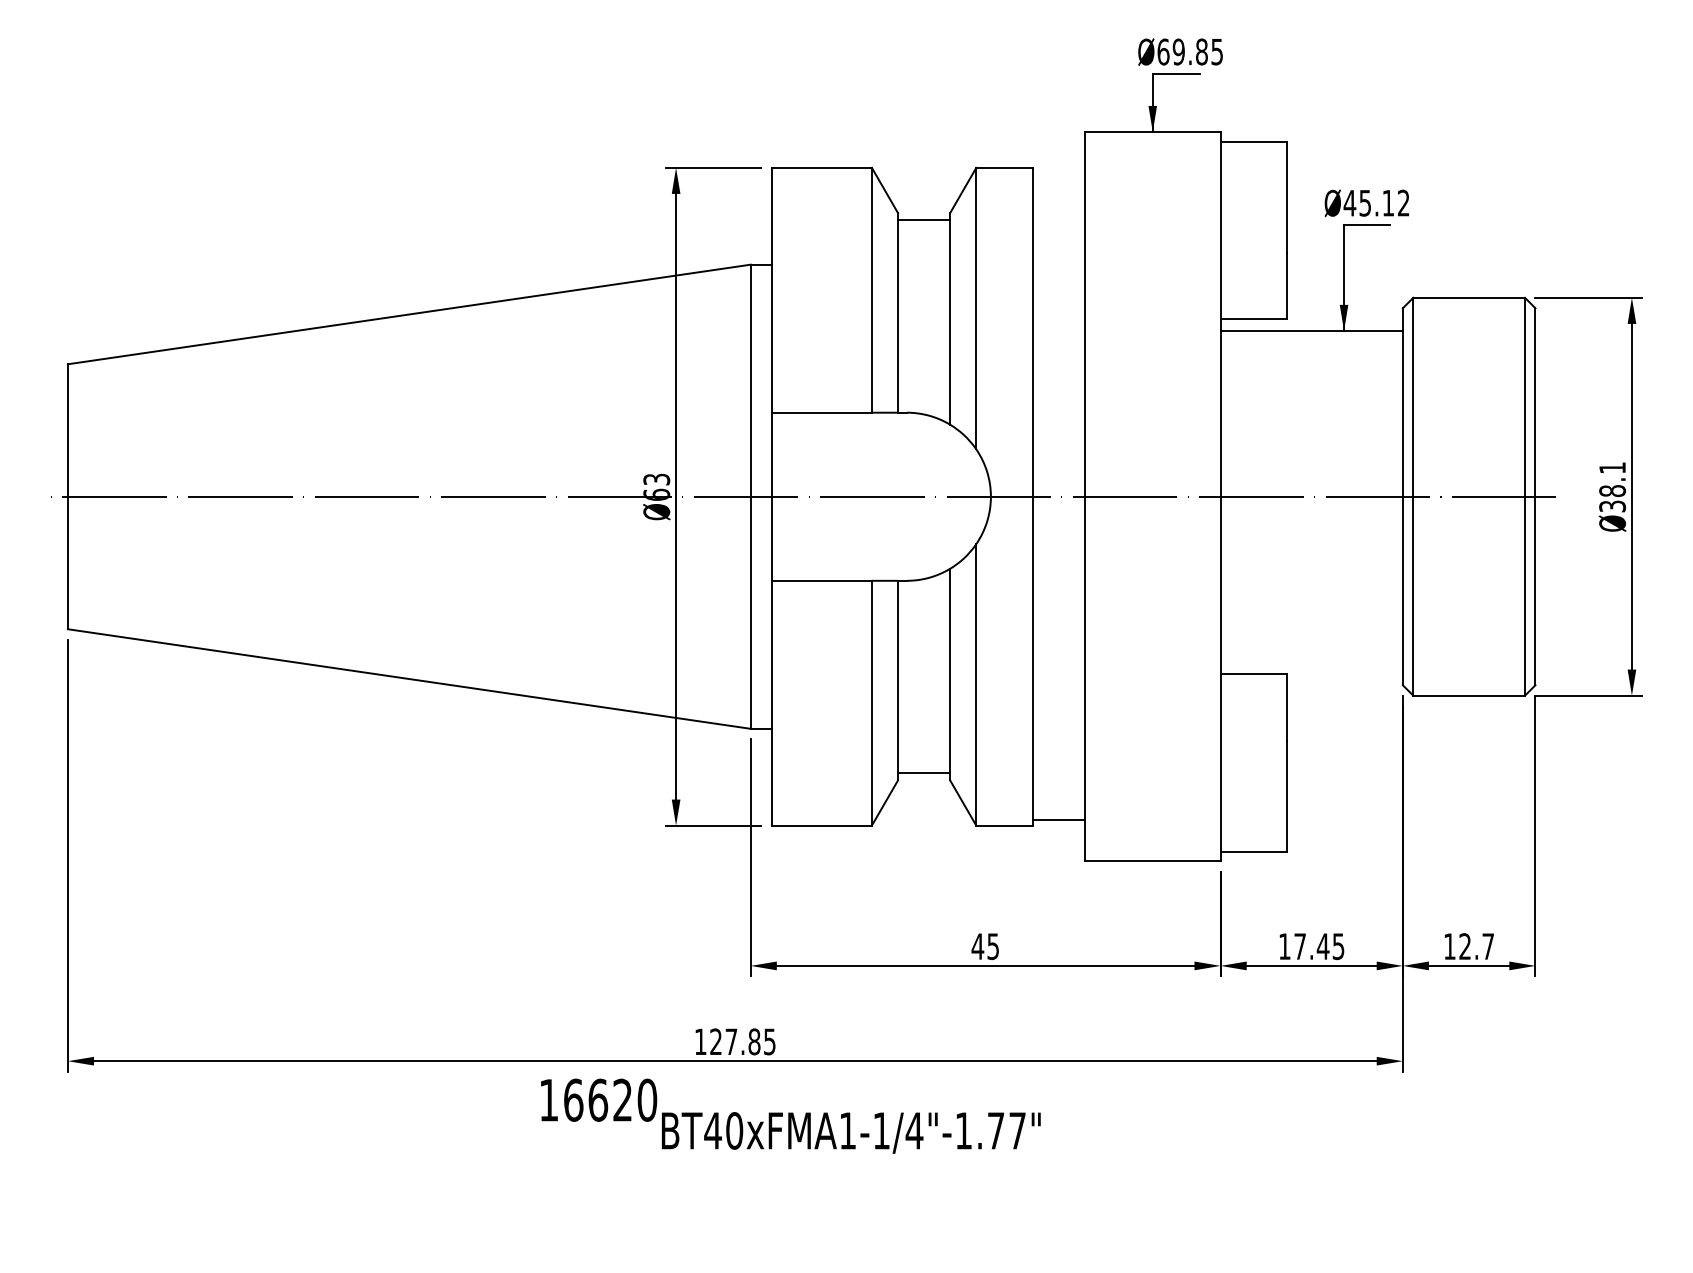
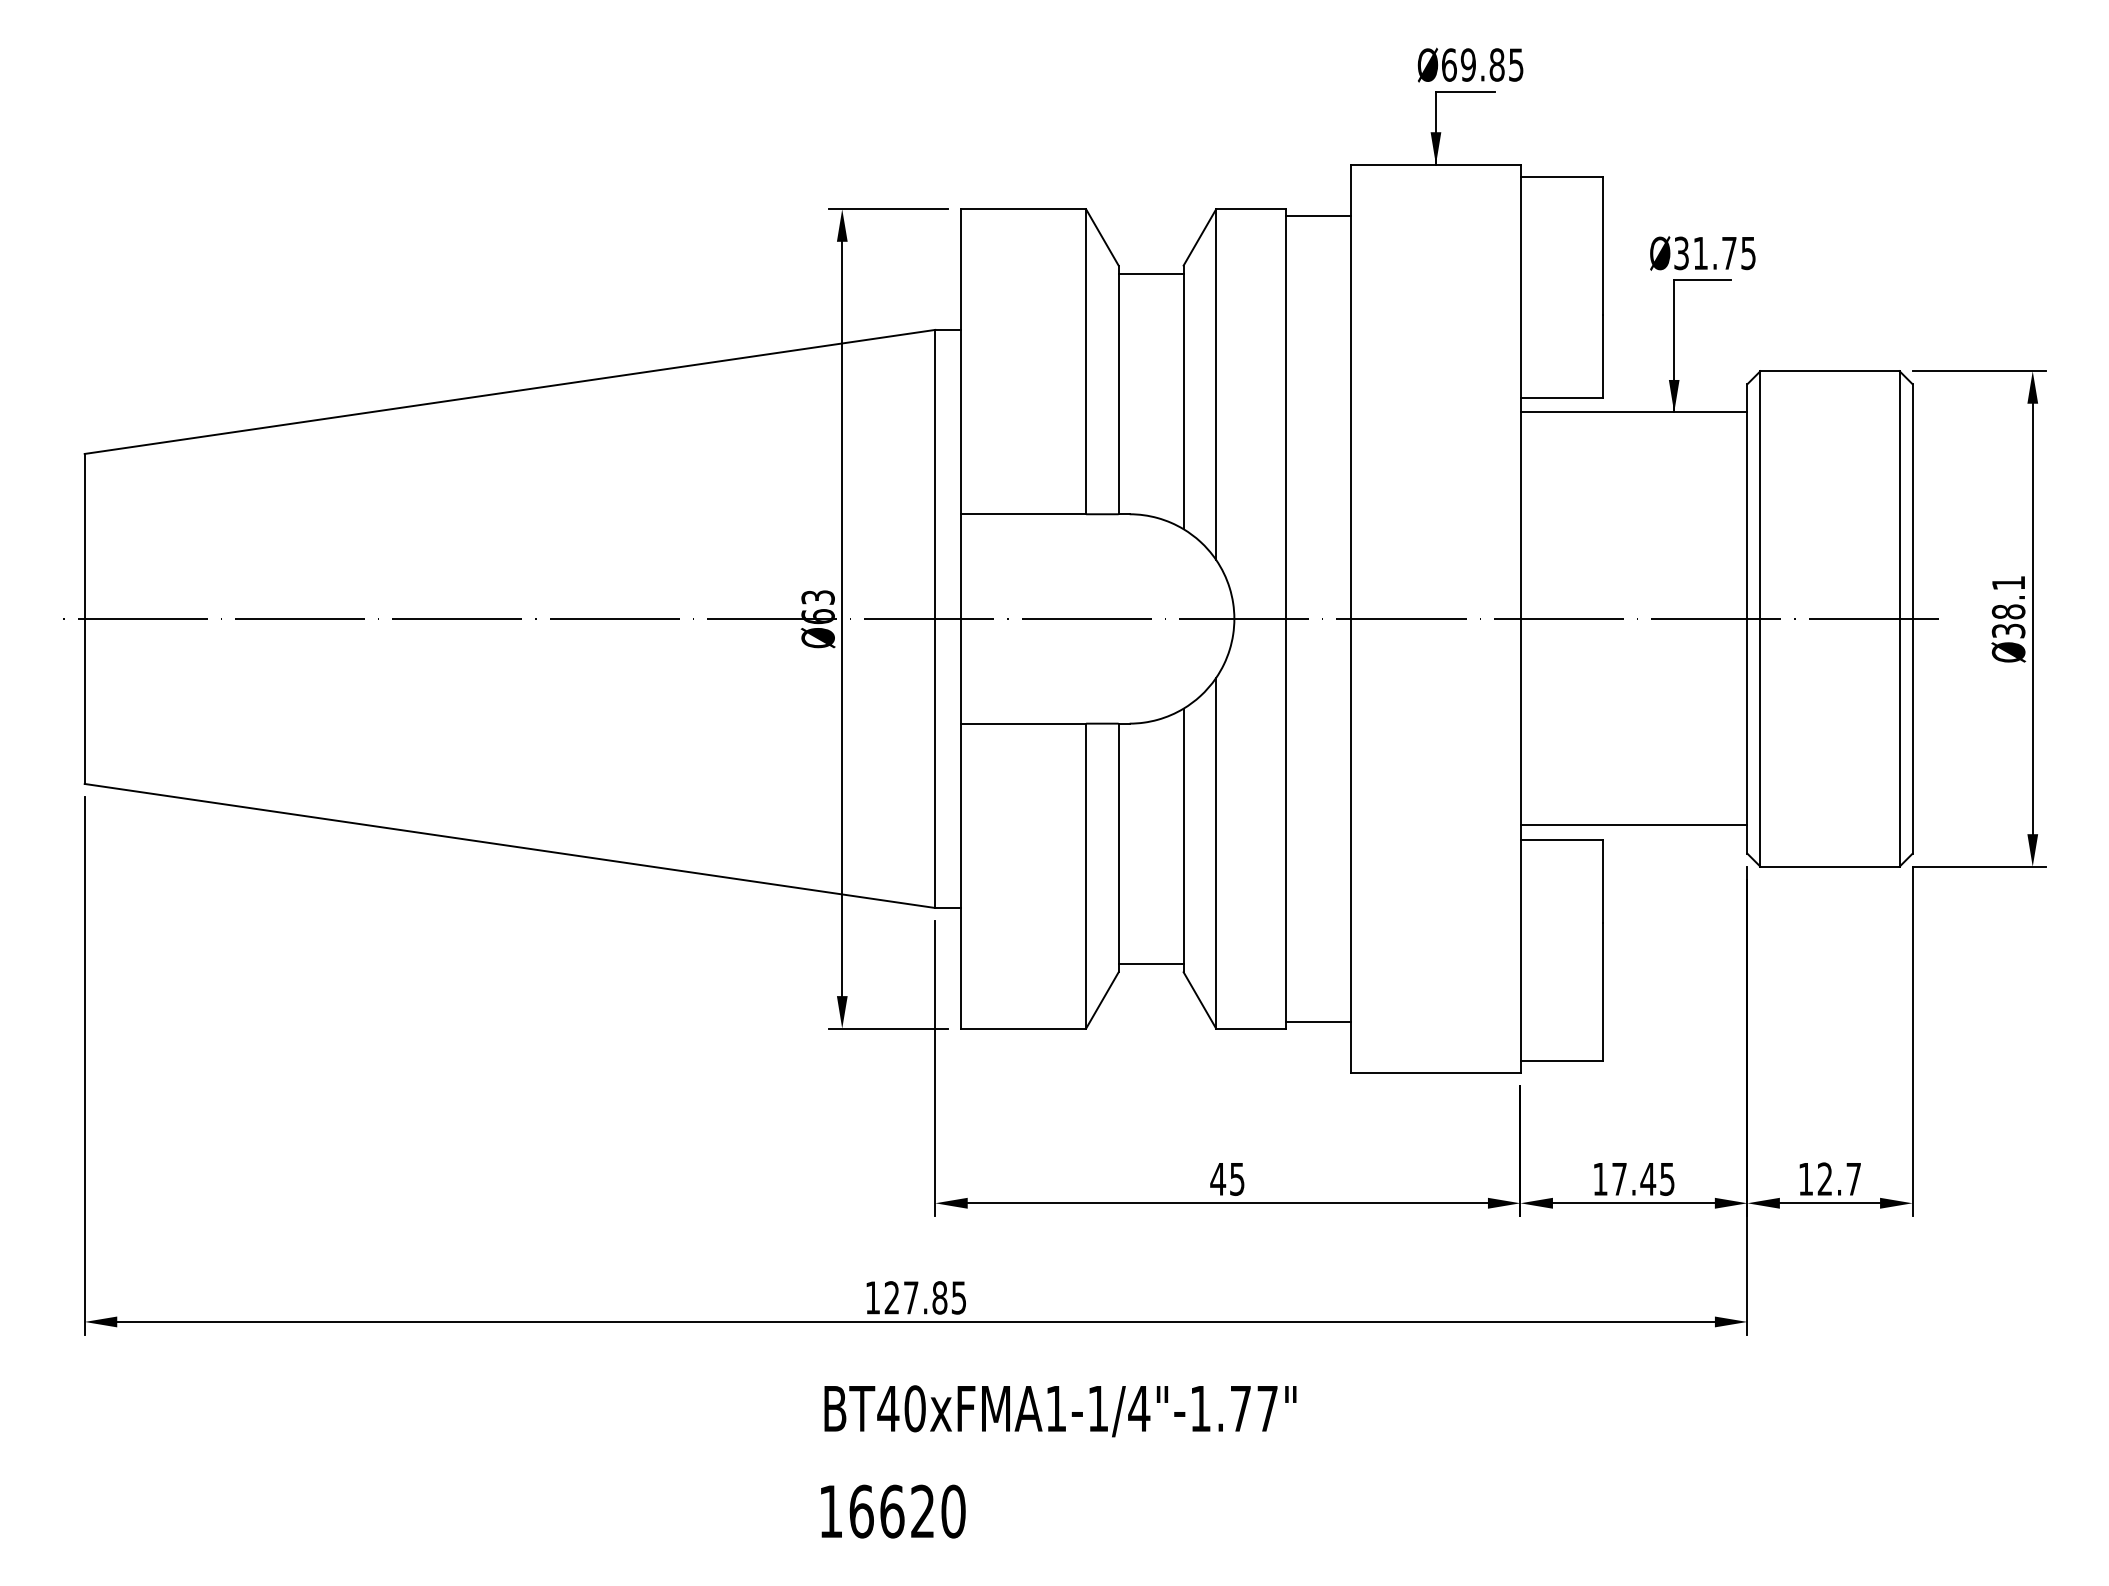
line: (1058, 172) -> (1318, 215), added
text: (1376, 203) -> (1714, 253), Ø45.12 -> Ø31.75
line: (1311, 662) -> (1633, 825), added
text: (599, 1100) -> (893, 1511), moved

